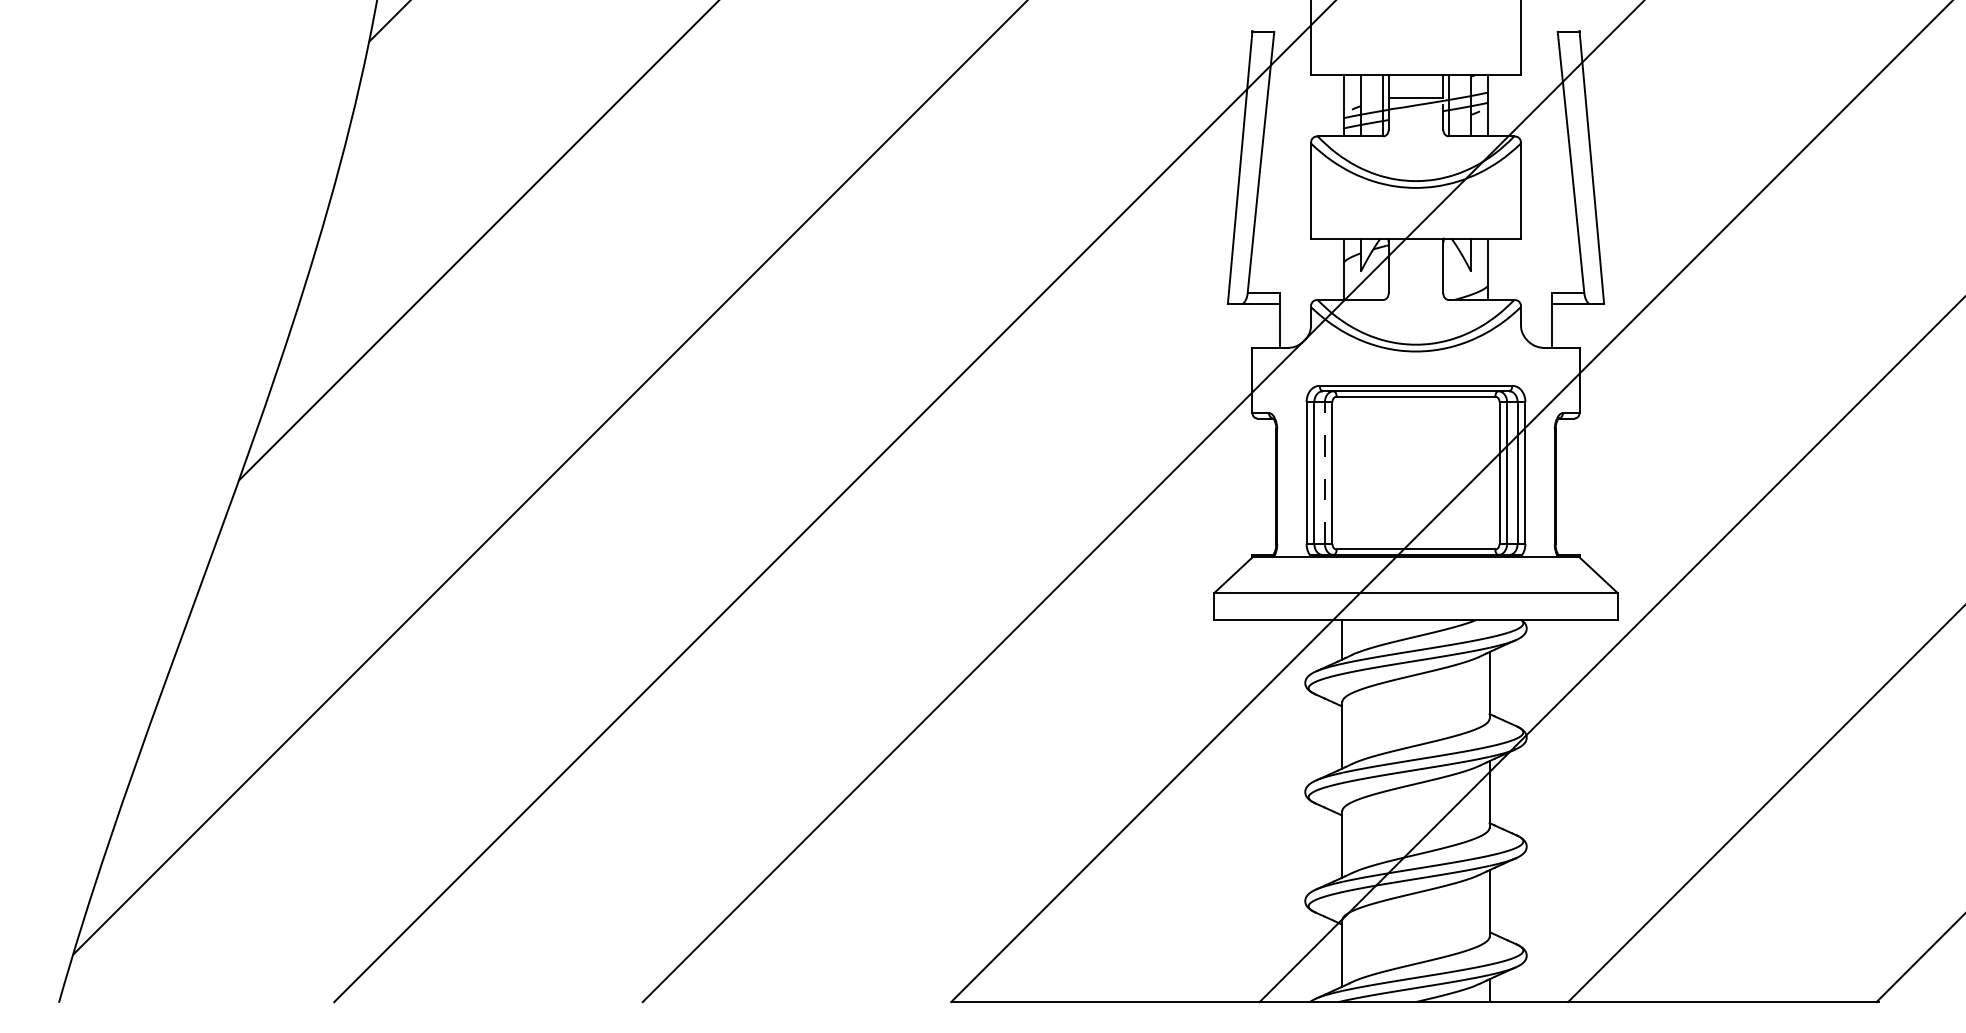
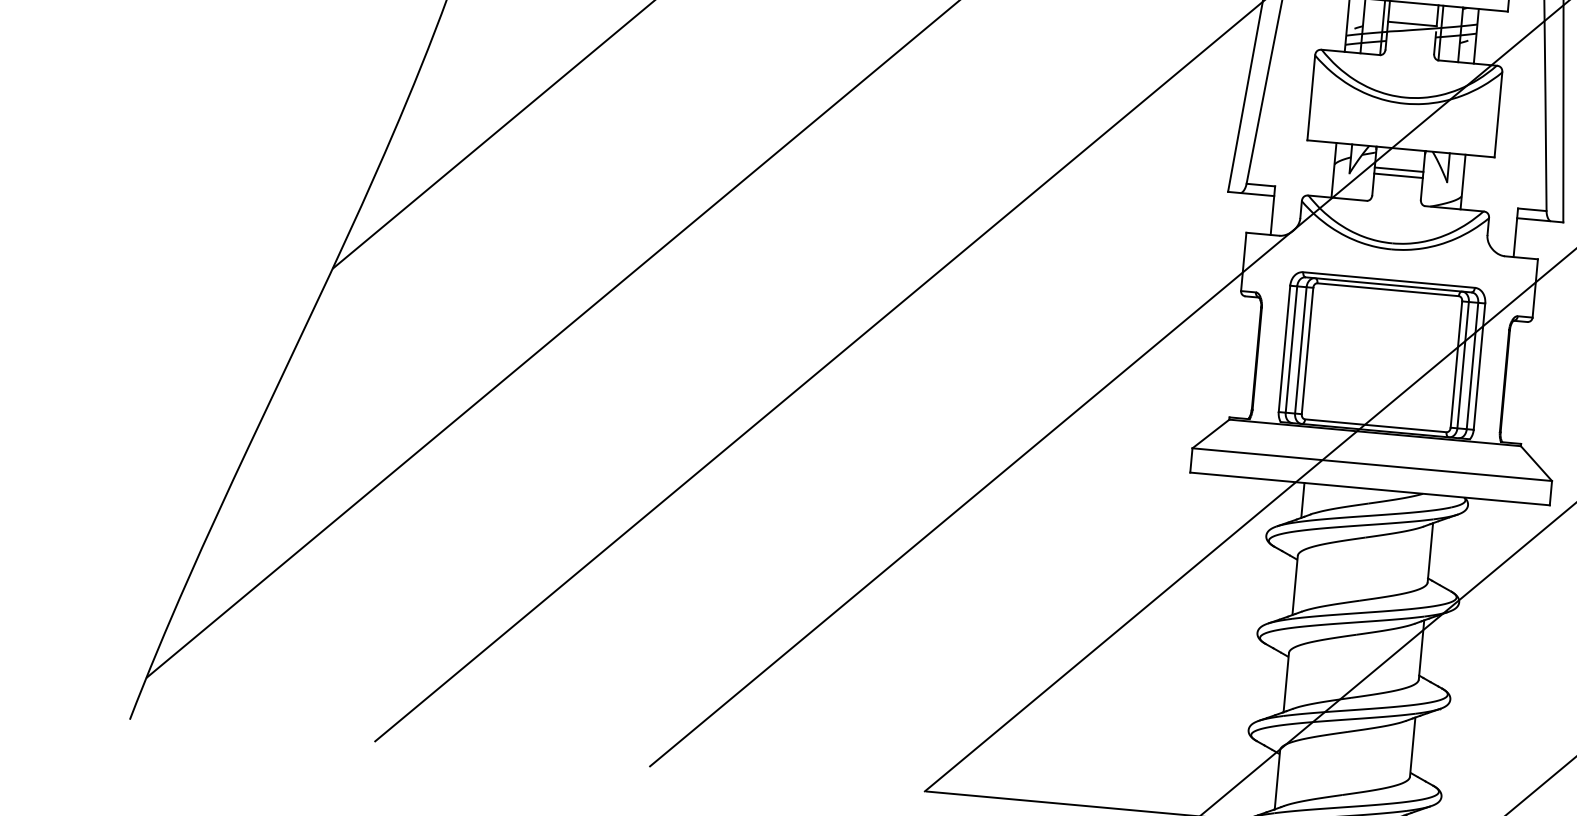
line: (1415, 262) -> (1398, 170), added
line: (1415, 268) -> (1398, 175), added
line: (1324, 473) -> (1300, 350), dashed -> solid

